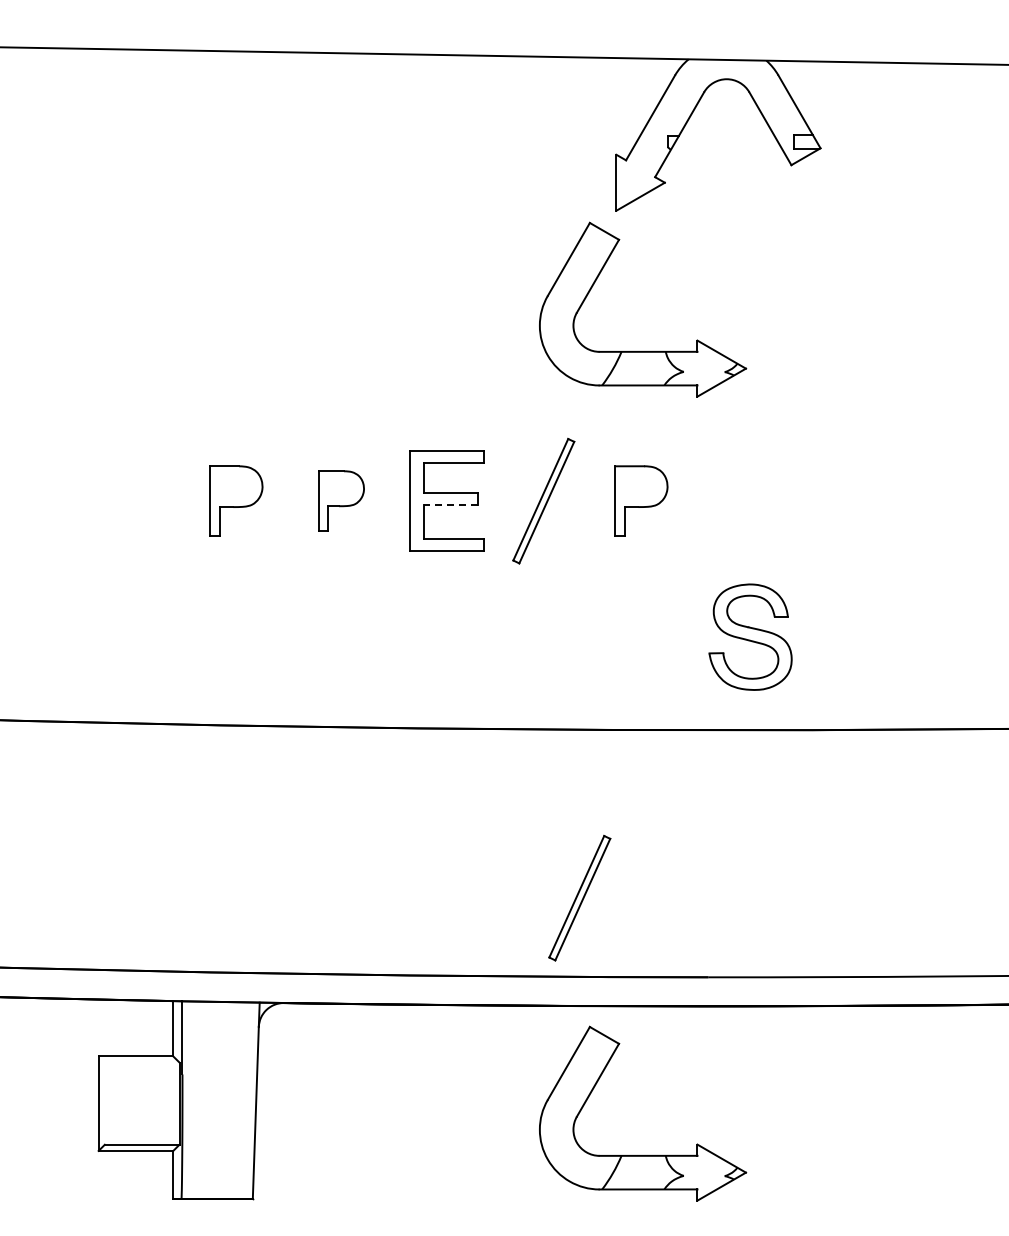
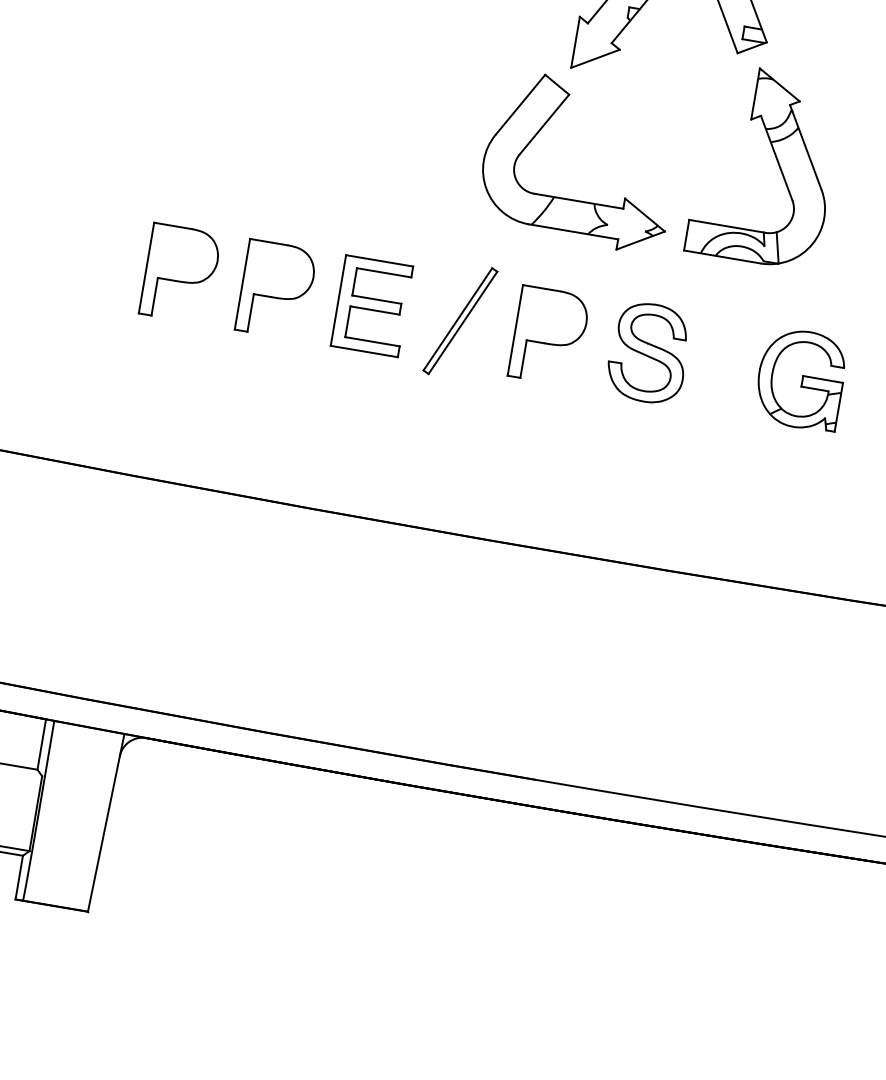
part: (852, 273) -> (776, 161), added
part: (236, 500) -> (180, 273), size x1.43
part: (341, 500) -> (276, 289), size x1.67
part: (641, 500) -> (549, 335), size x1.43
part: (917, 501) -> (800, 378), added
line: (450, 505) -> (374, 310), dashed -> solid
part: (750, 636) -> (648, 352), moved
part: (579, 897) -> (431, 687), removed
part: (643, 1155) -> (450, 932), removed

